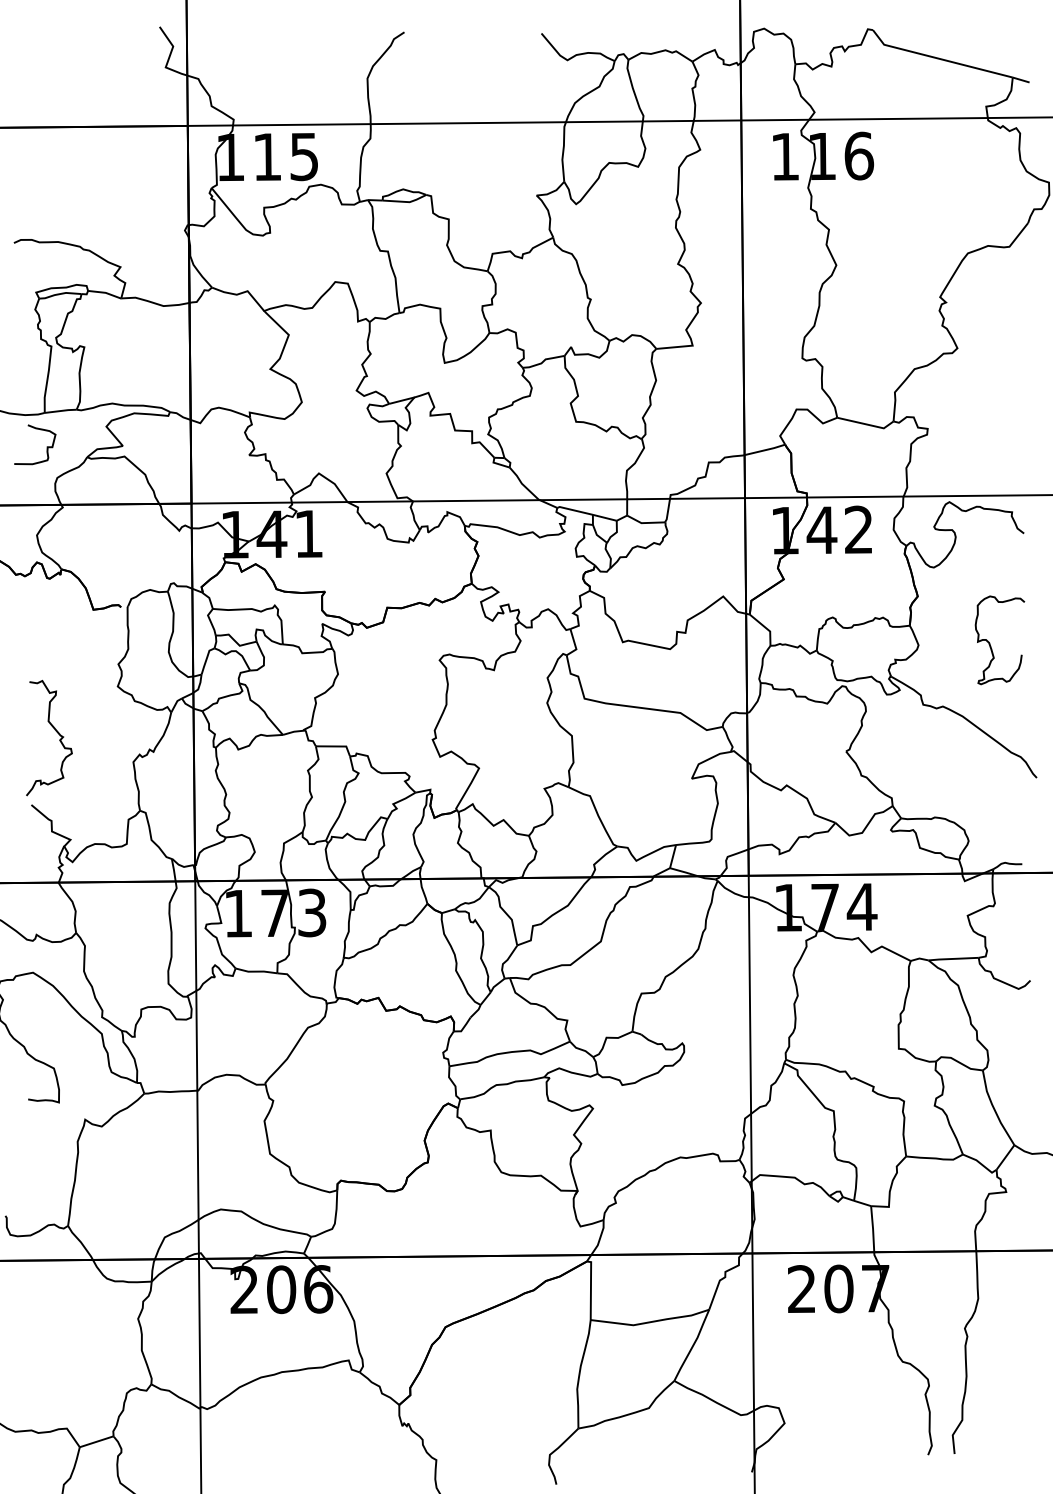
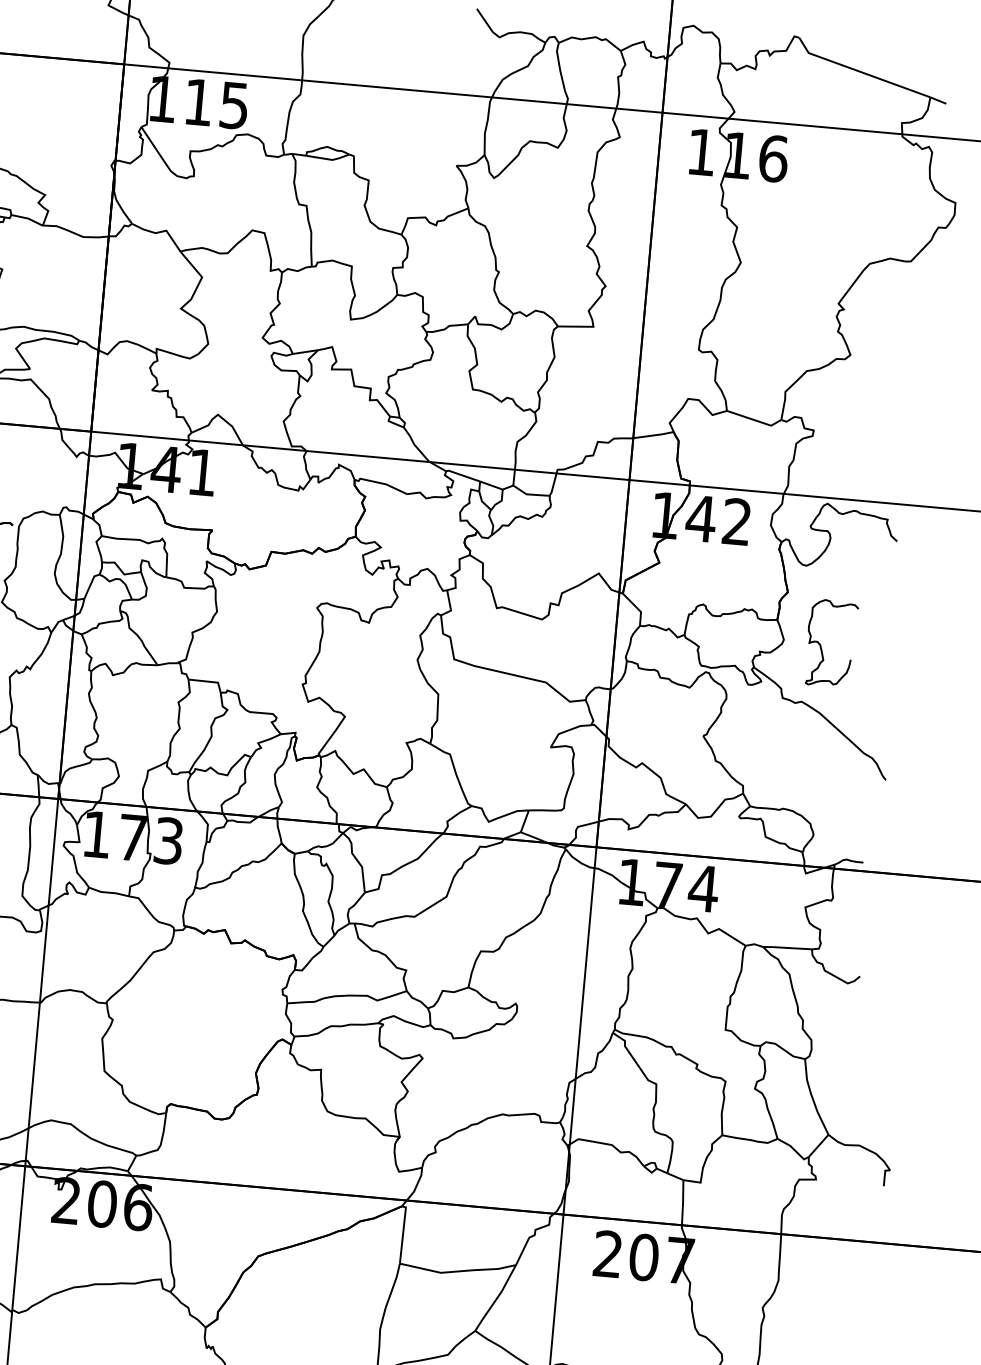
curve: (990, 643) -> (821, 645), moved

